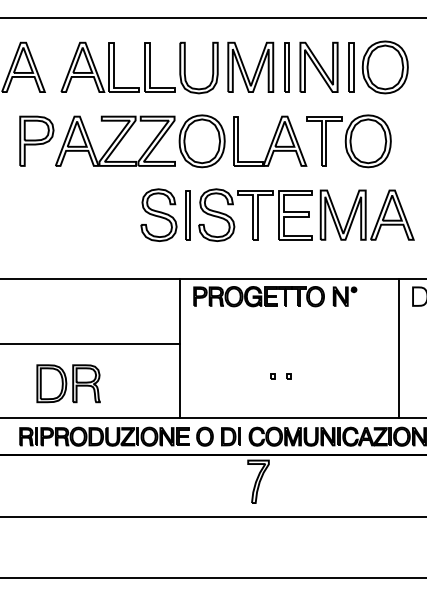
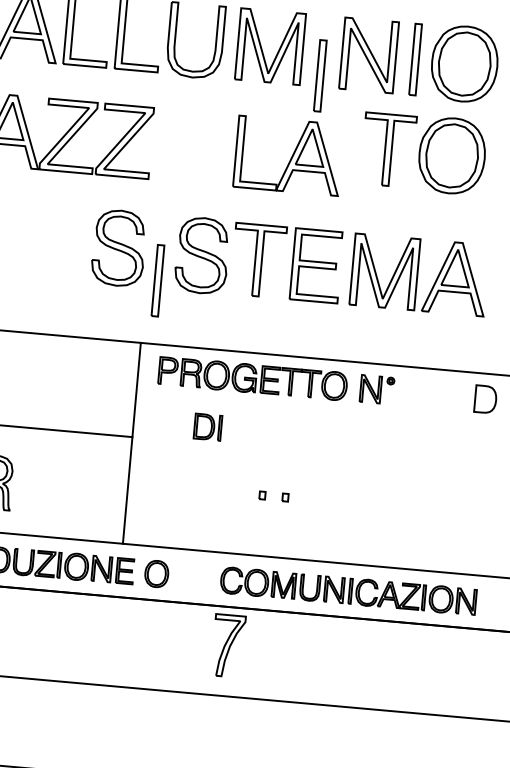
part: (286, 67) -> (319, 75), moved
part: (201, 141) -> (189, 147), removed
part: (348, 141) -> (423, 153), moved
part: (187, 215) -> (157, 281), moved
line: (398, 348) -> (447, 471), removed
part: (230, 436) -> (207, 426), moved

